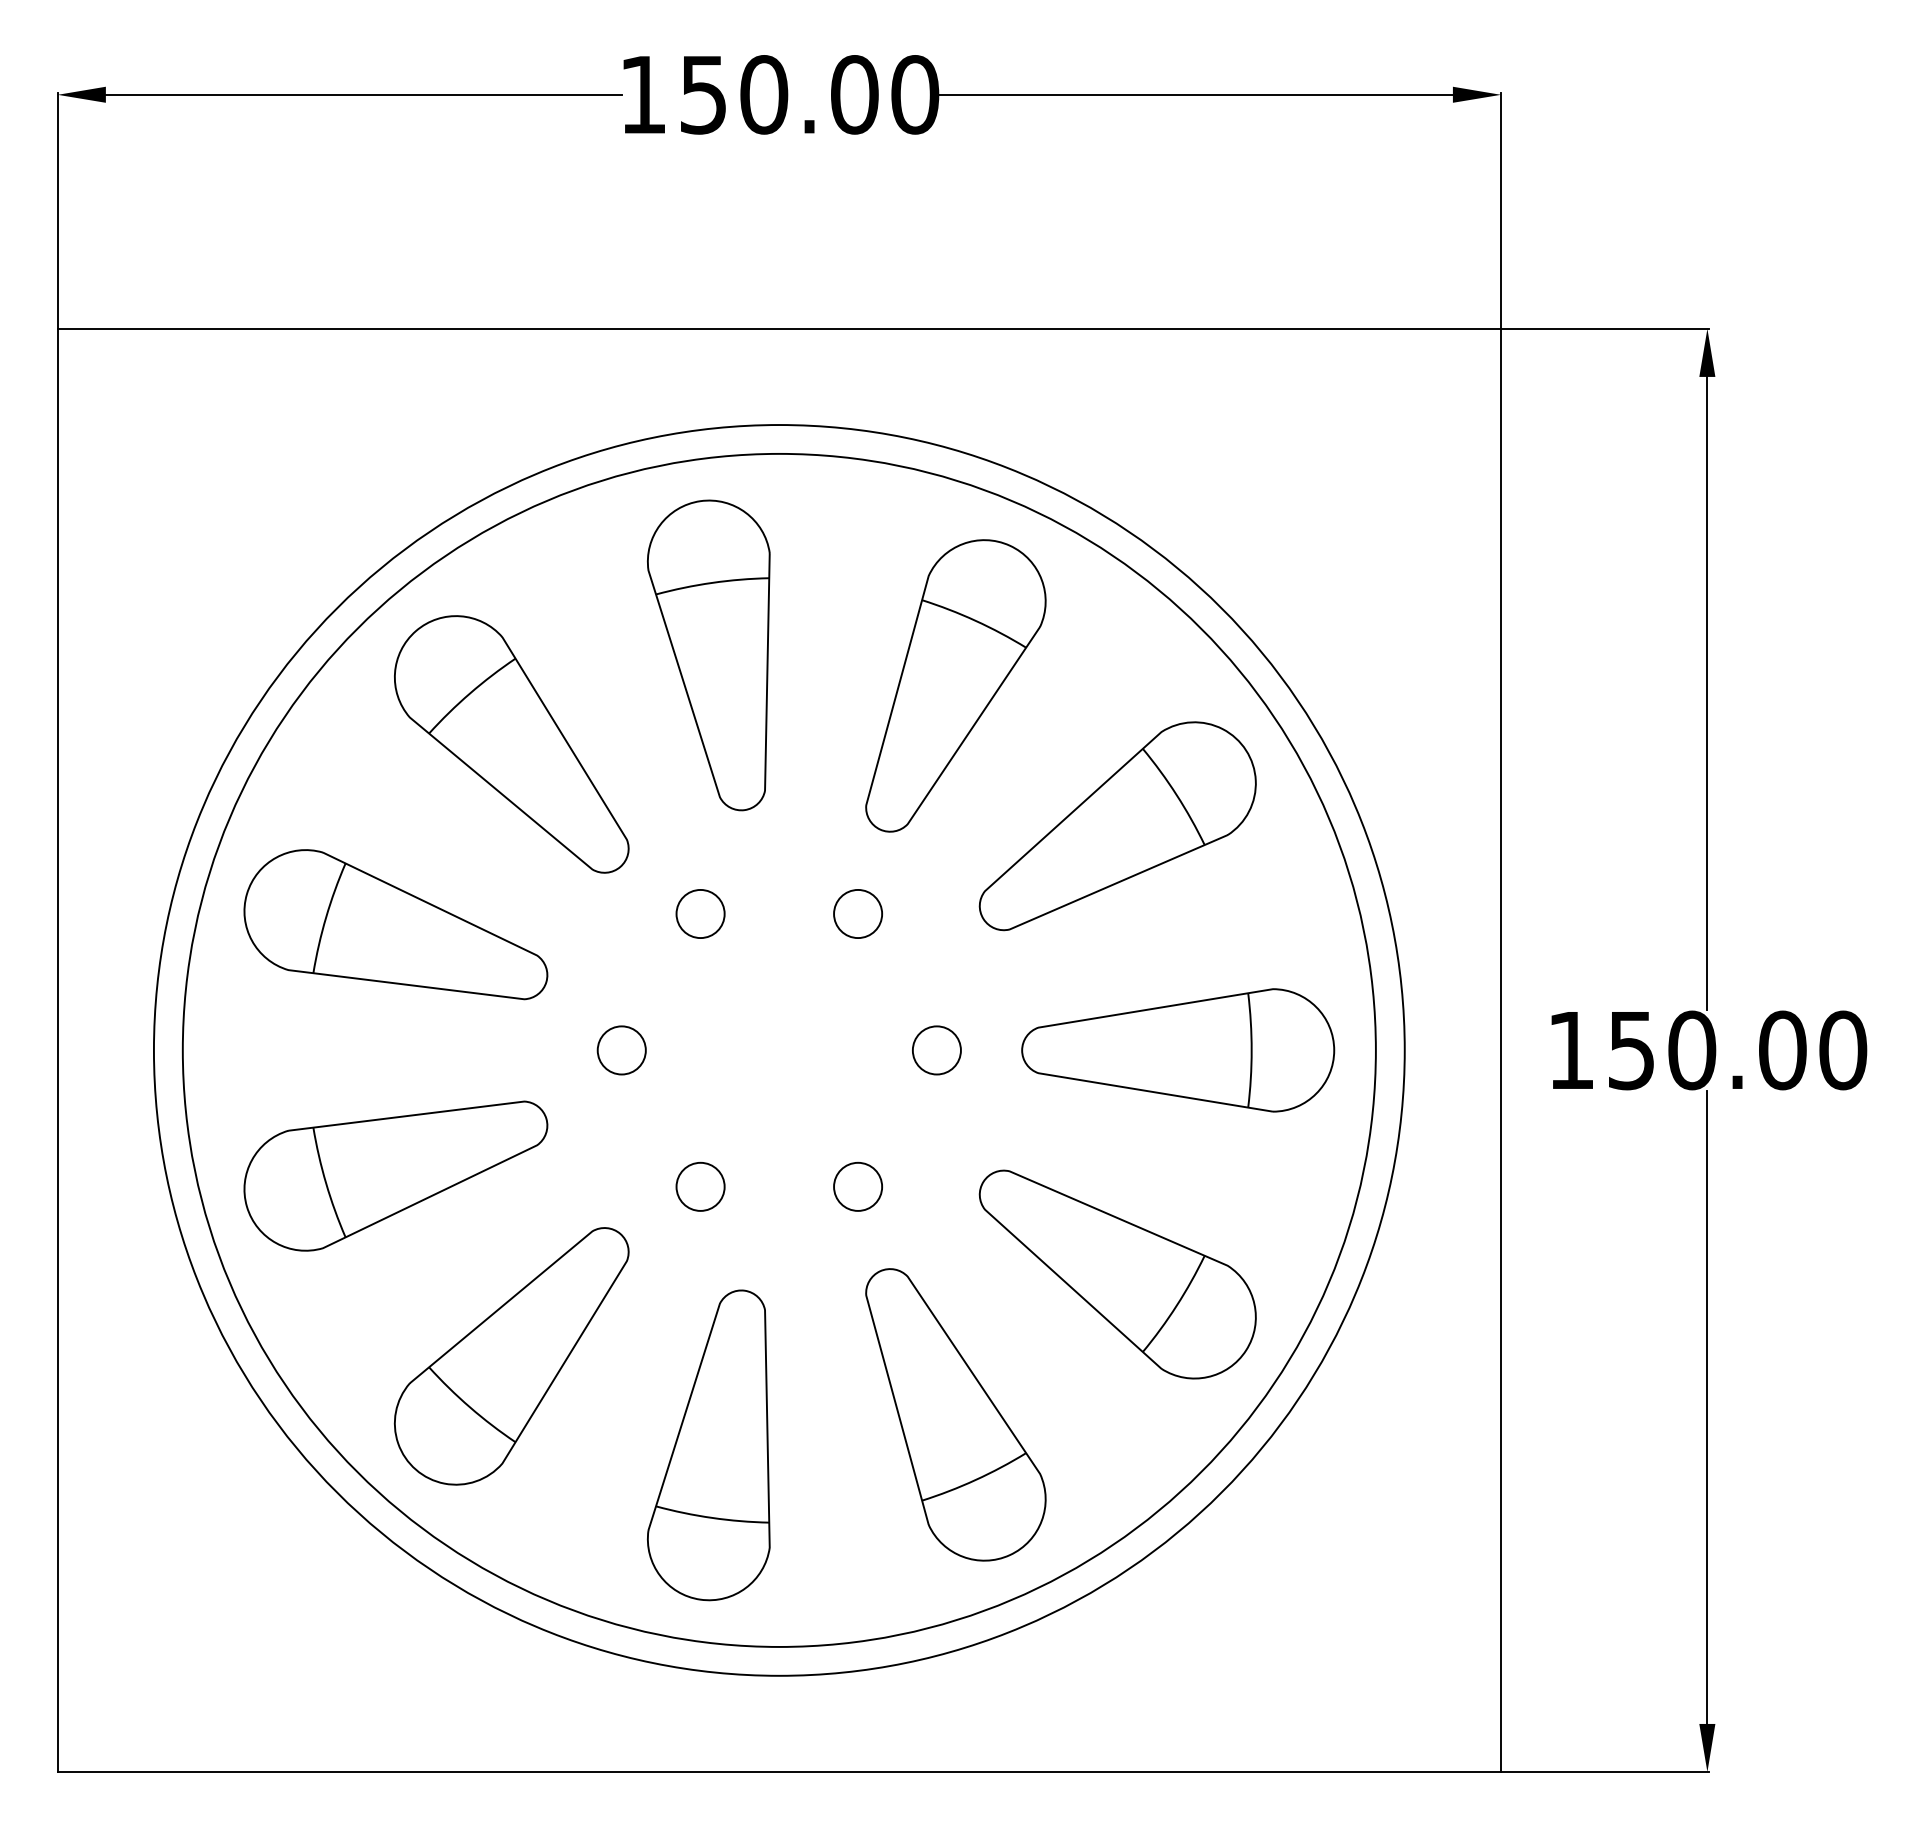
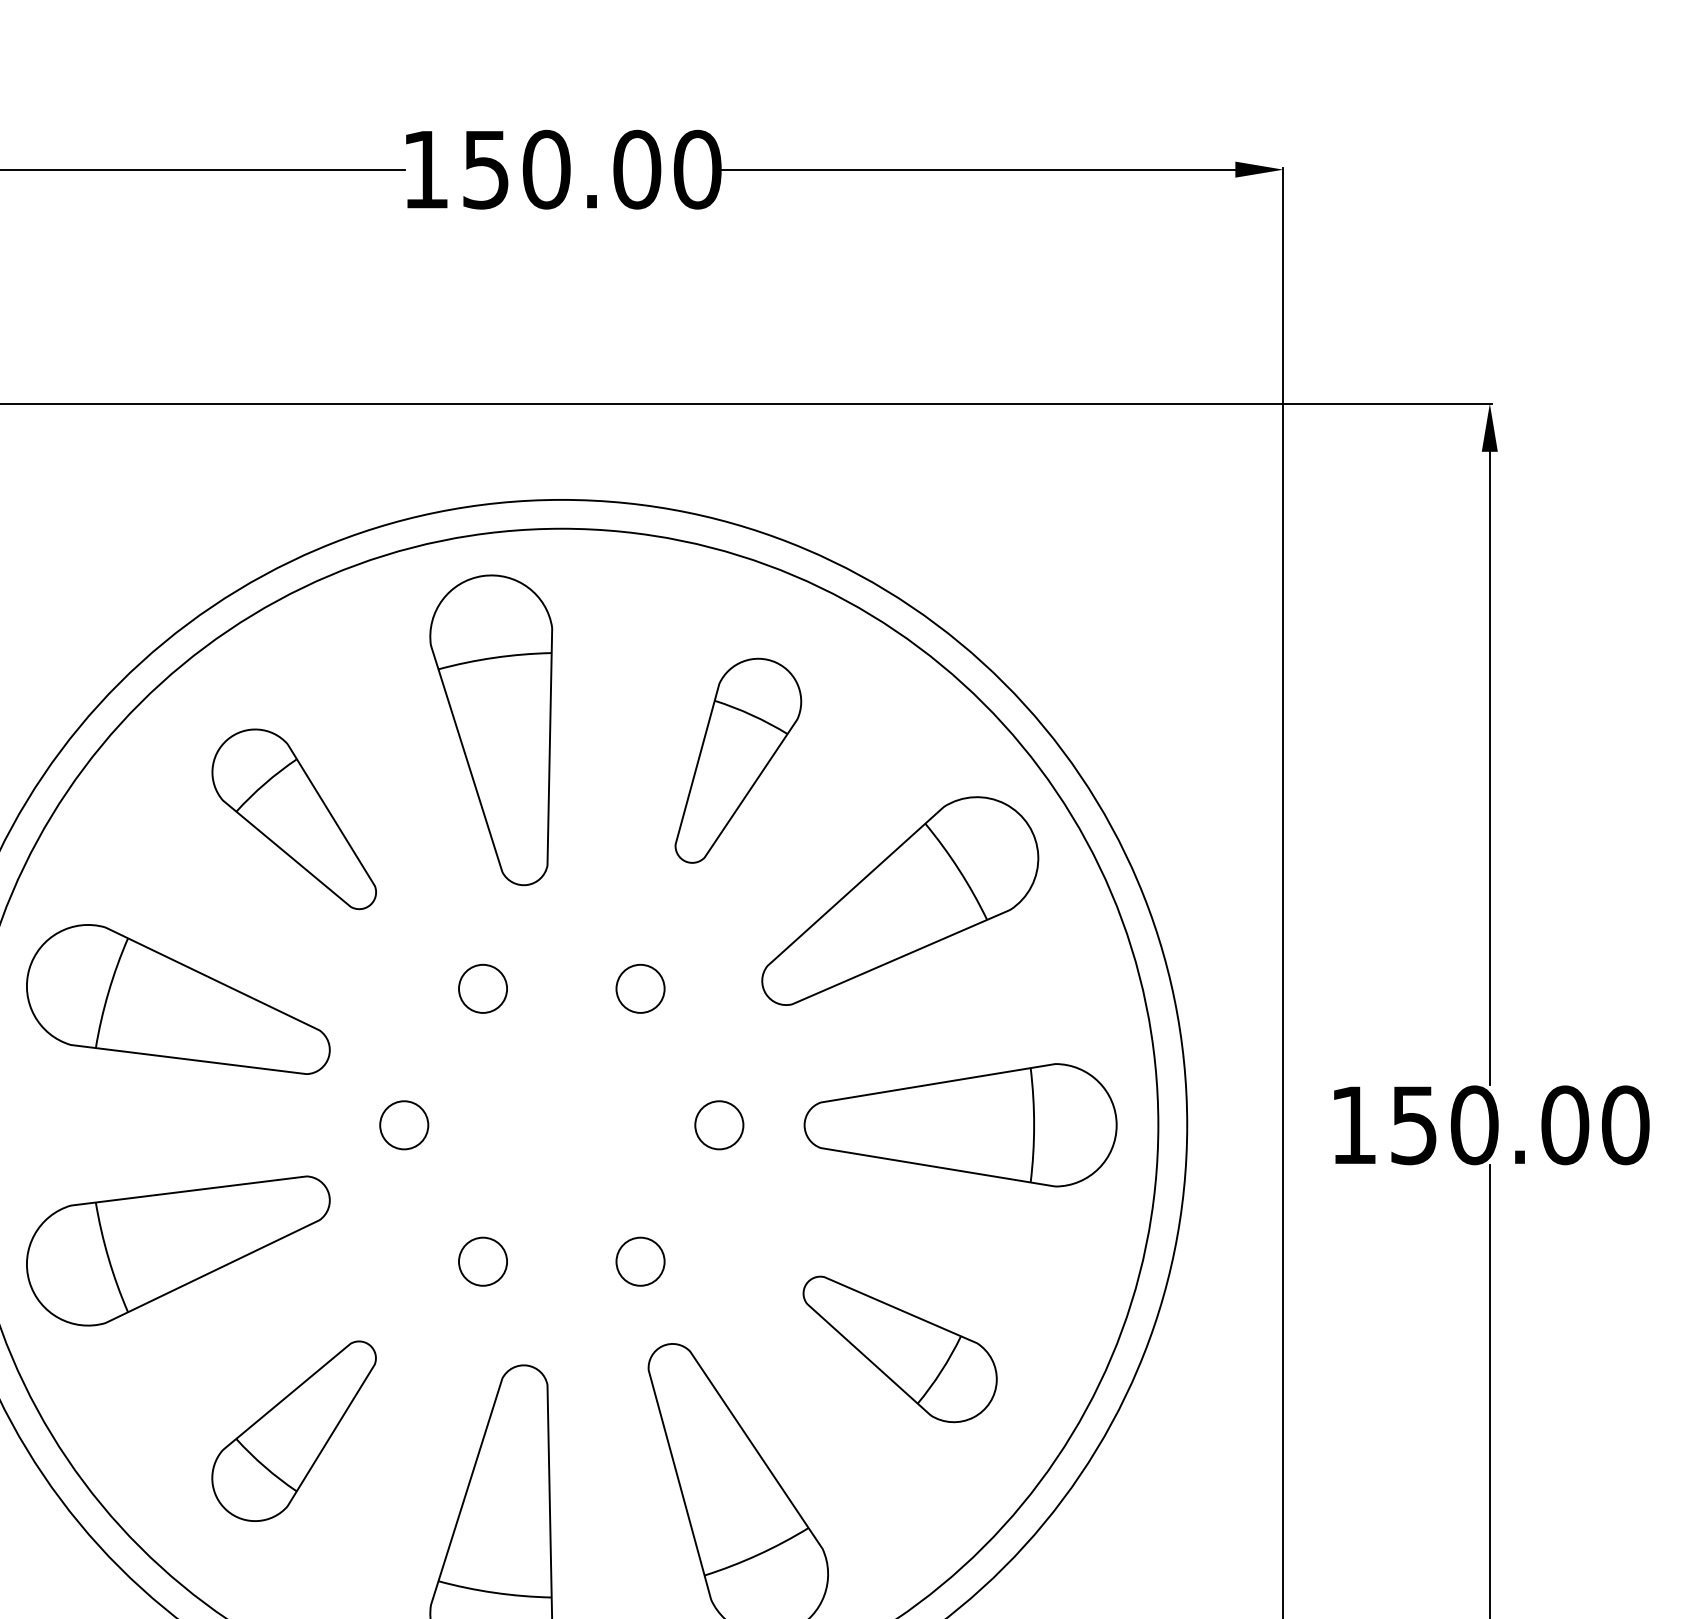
part: (955, 685) -> (737, 760), size x0.7
part: (511, 744) -> (293, 819), size x0.7
part: (1117, 1274) -> (899, 1349), size x0.7
part: (511, 1356) -> (293, 1431), size x0.7

